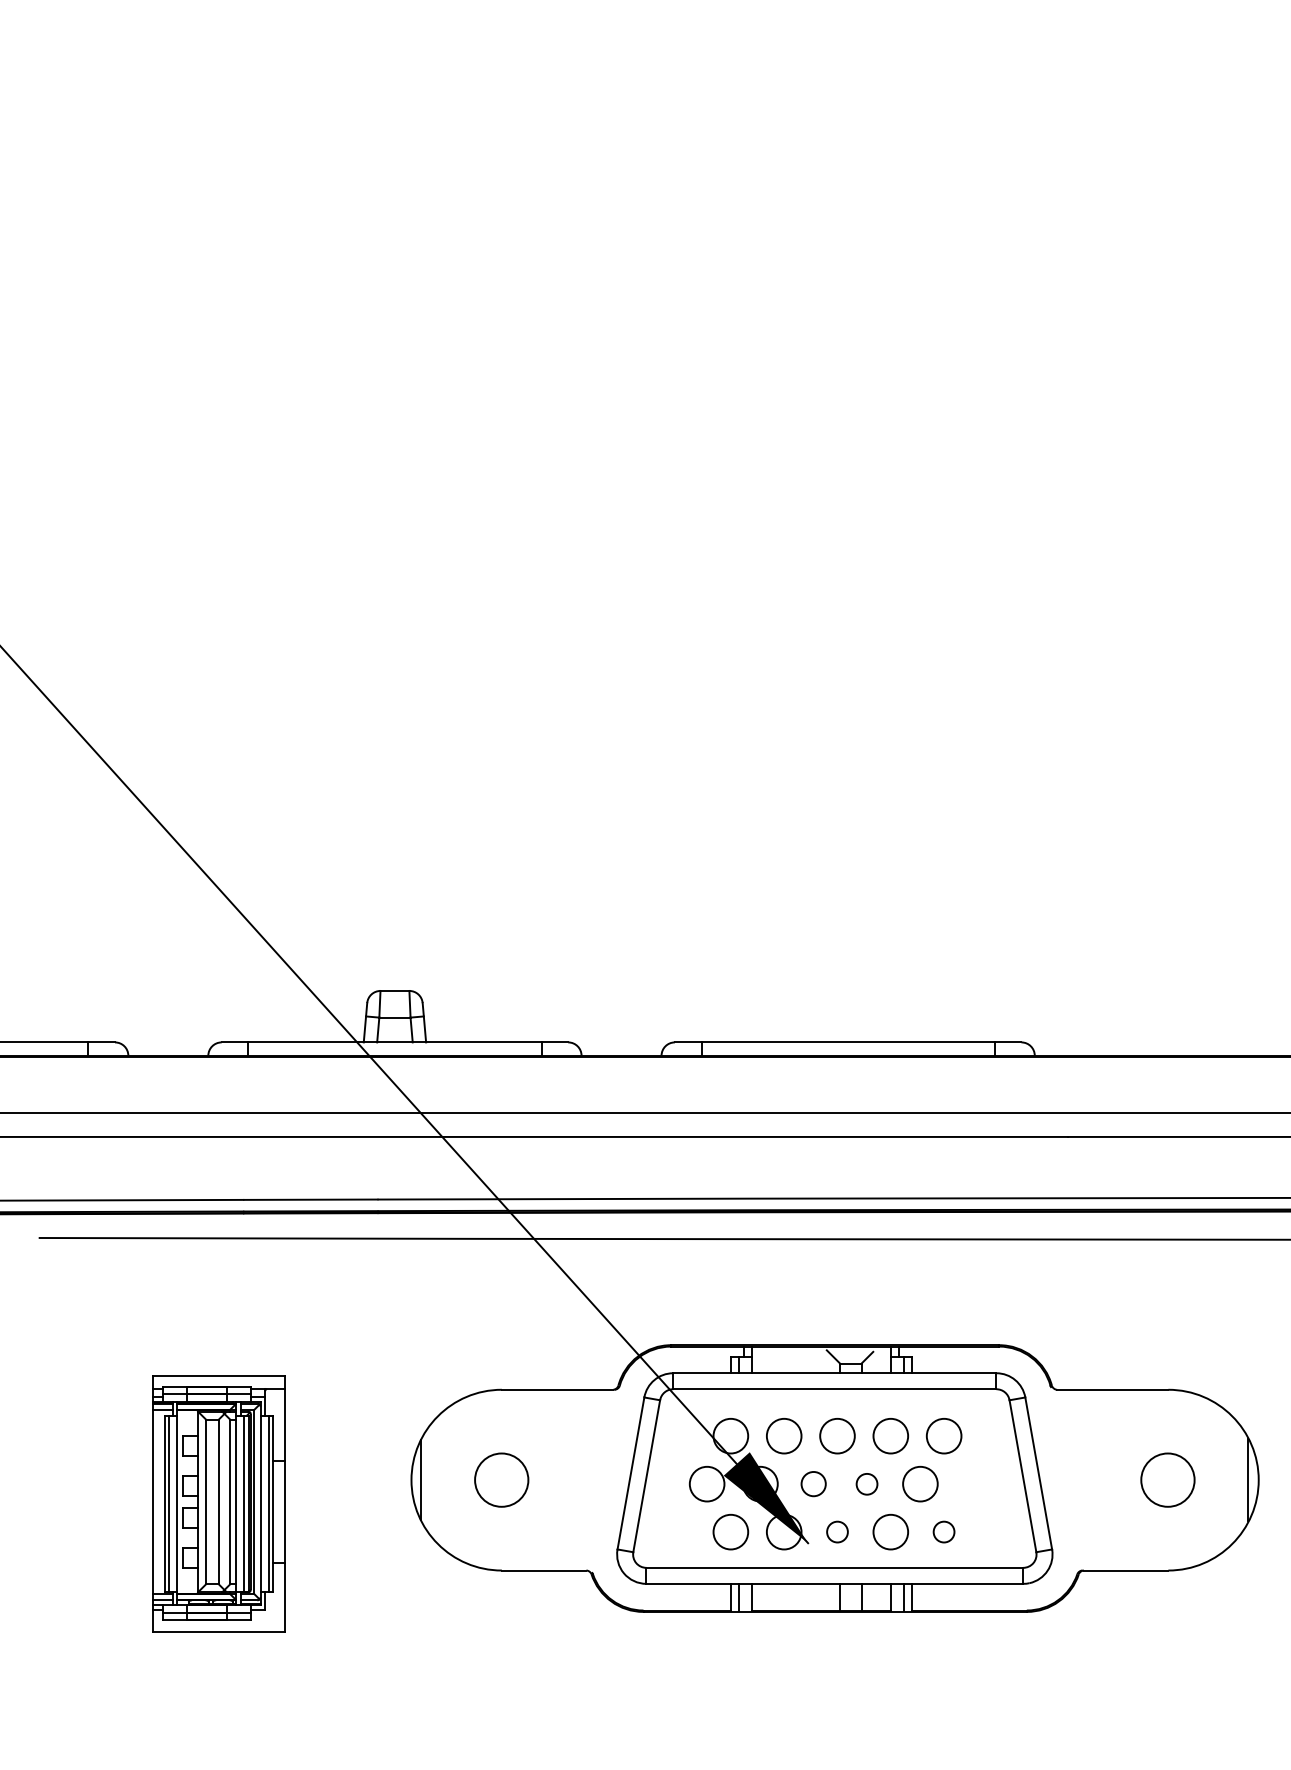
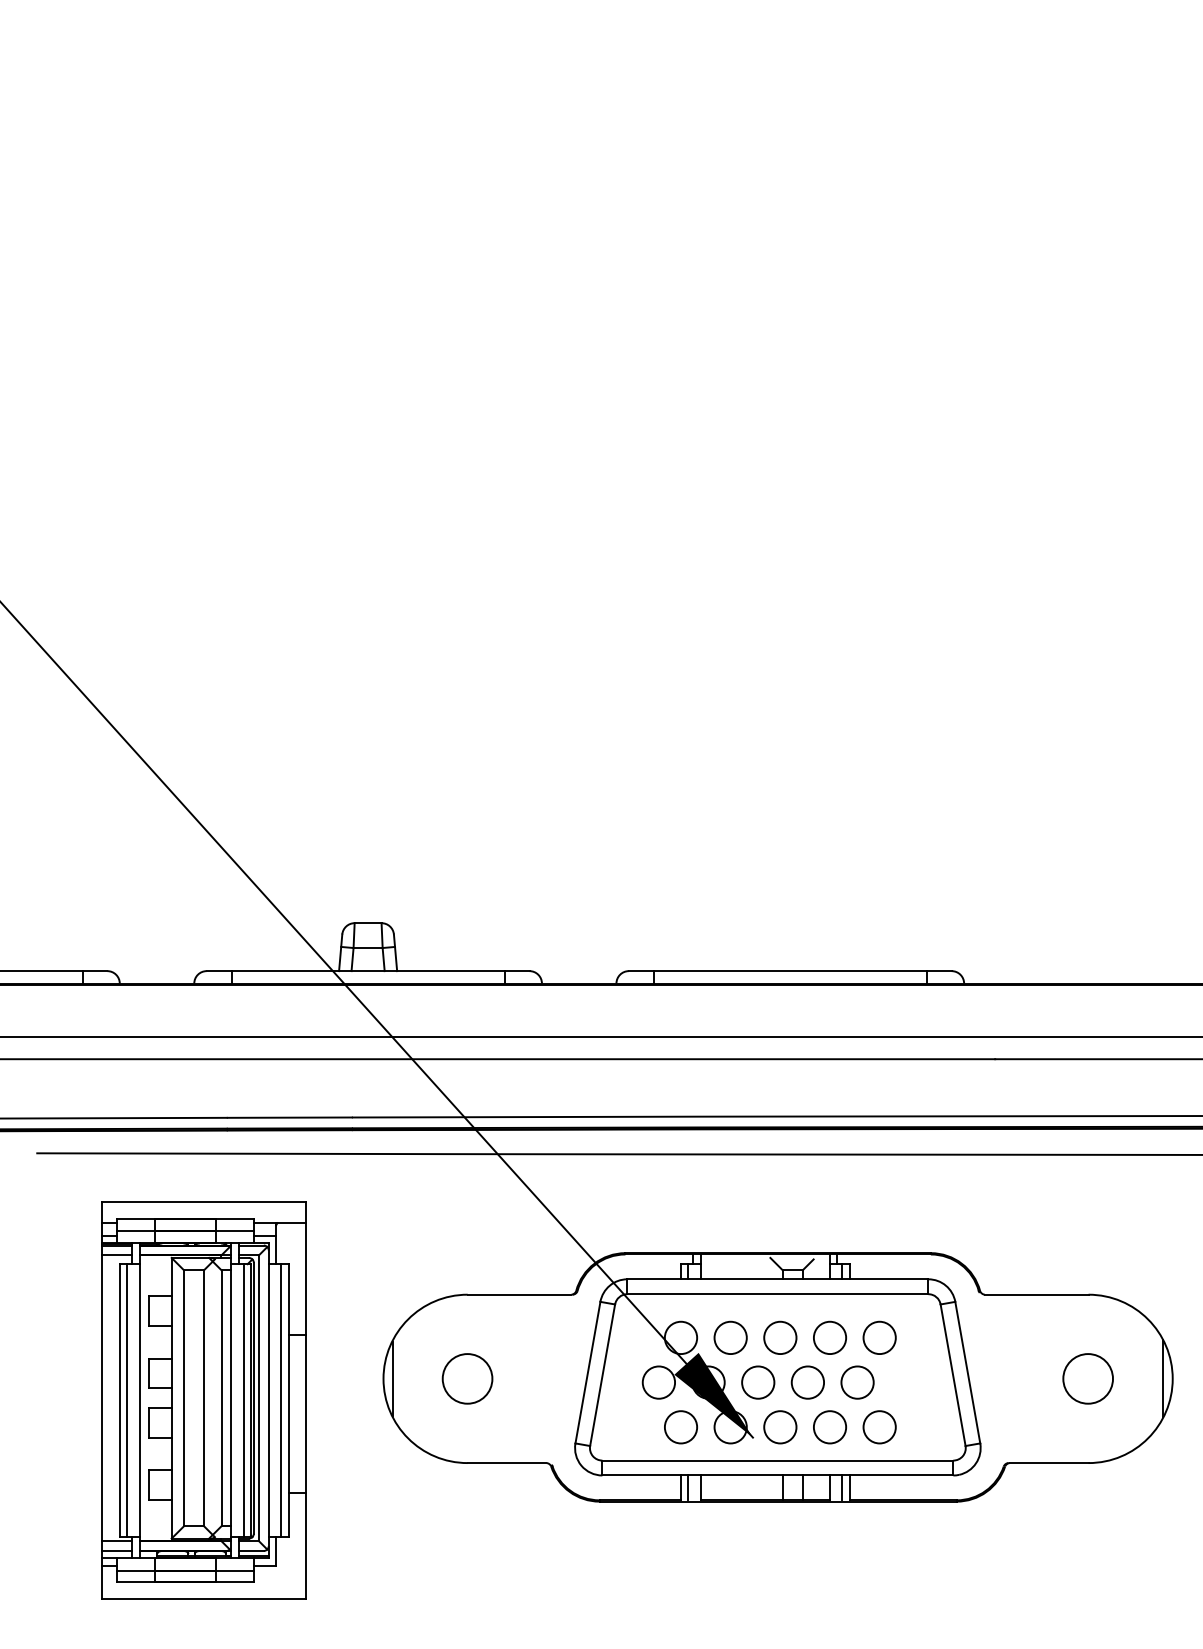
circle: (813, 1483) -> (757, 1382), size x1.43
circle: (866, 1484) -> (807, 1382), size x1.67
part: (218, 1503) -> (203, 1400), size x1.67
circle: (837, 1531) -> (780, 1426), size x1.67
circle: (943, 1531) -> (879, 1426), size x1.67

